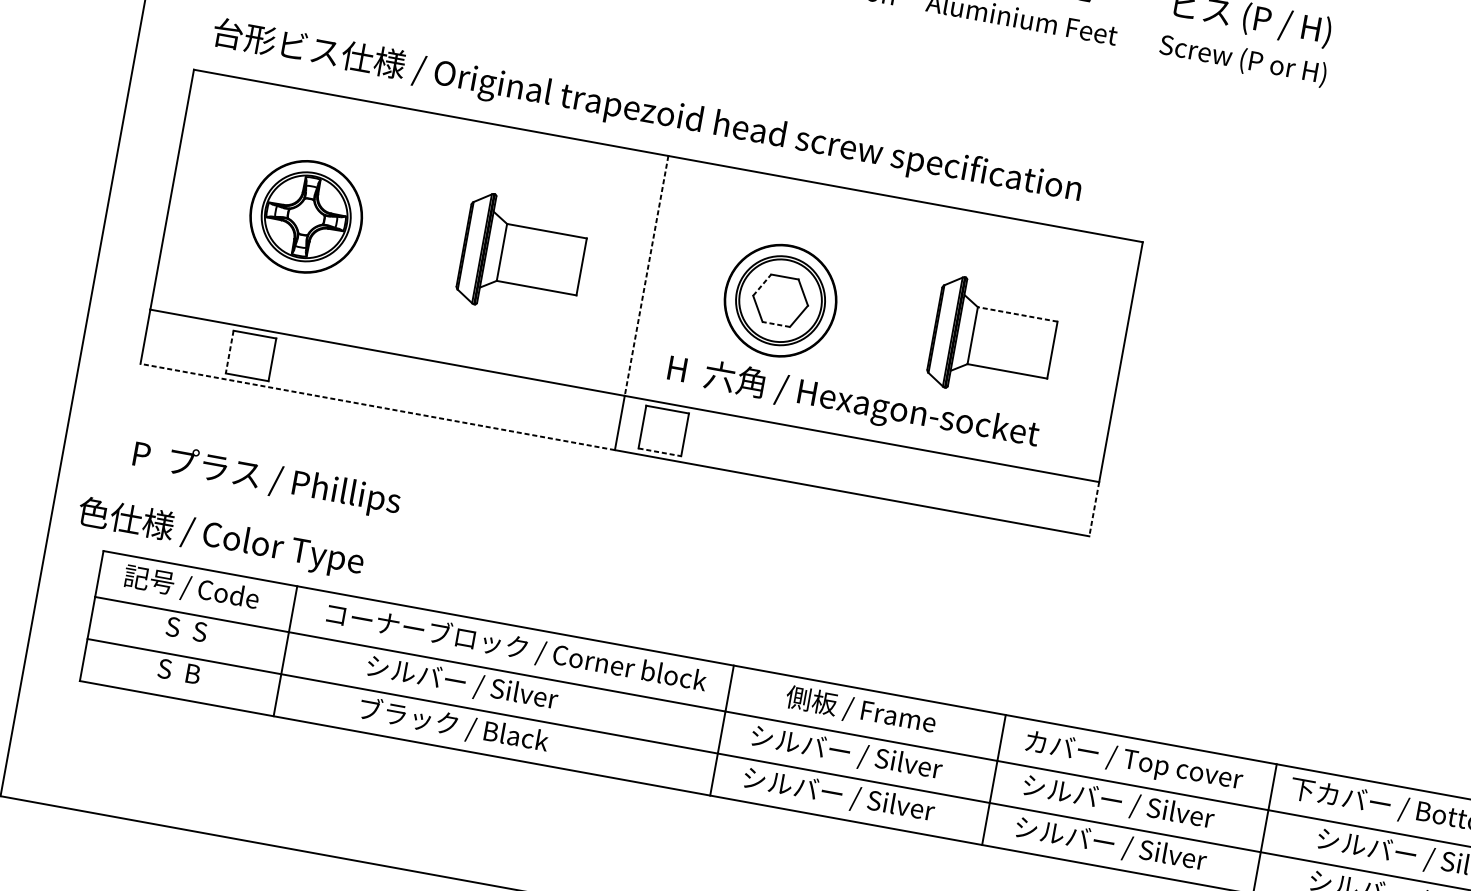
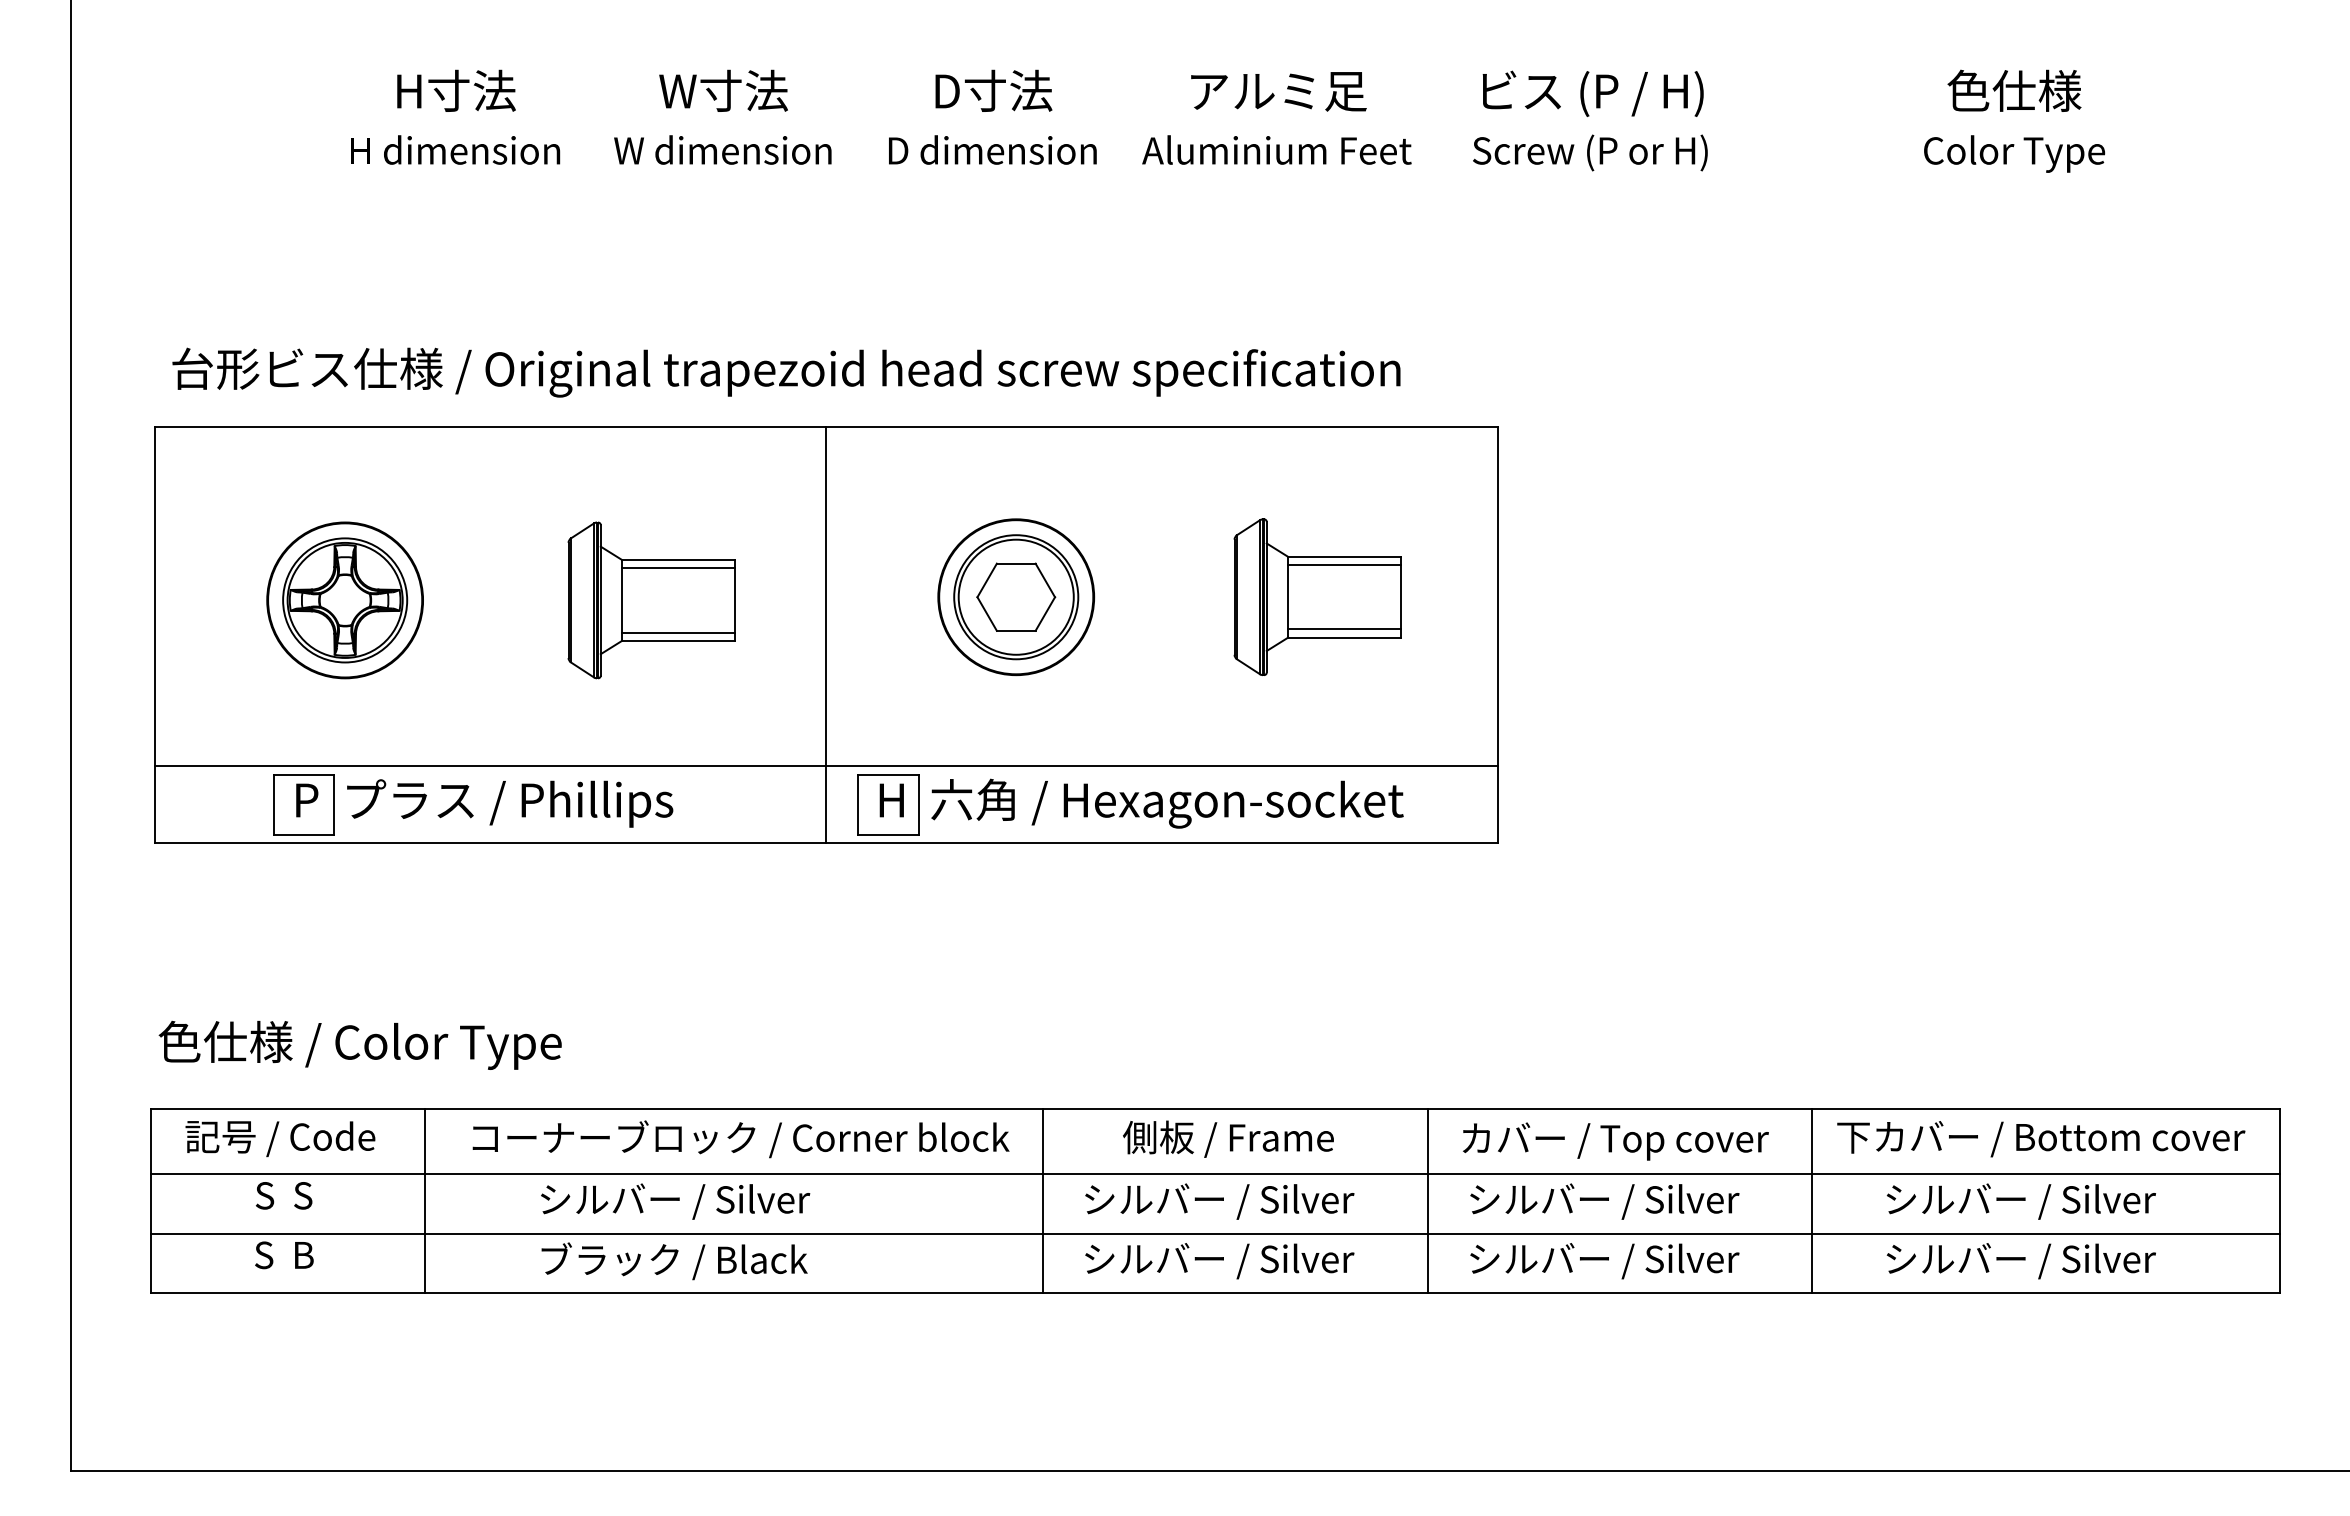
line: (545, 237) -> (678, 568), added
line: (646, 275) -> (826, 596), dashed -> solid
line: (537, 282) -> (678, 632), added
line: (762, 285) -> (987, 580), dashed -> solid
line: (1017, 314) -> (1344, 556), dashed -> solid
line: (1016, 320) -> (1344, 565), added
line: (775, 324) -> (1015, 630), dashed -> solid
line: (229, 352) -> (273, 805), dashed -> solid
line: (1008, 365) -> (1344, 629), added
text: (853, 403) -> (1141, 803), moved
line: (377, 407) -> (490, 843), dashed -> solid
line: (660, 452) -> (889, 835), dashed -> solid
text: (266, 479) -> (484, 803), moved
line: (1094, 509) -> (1498, 805), dashed -> solid
text: (220, 537) -> (359, 1044), moved

